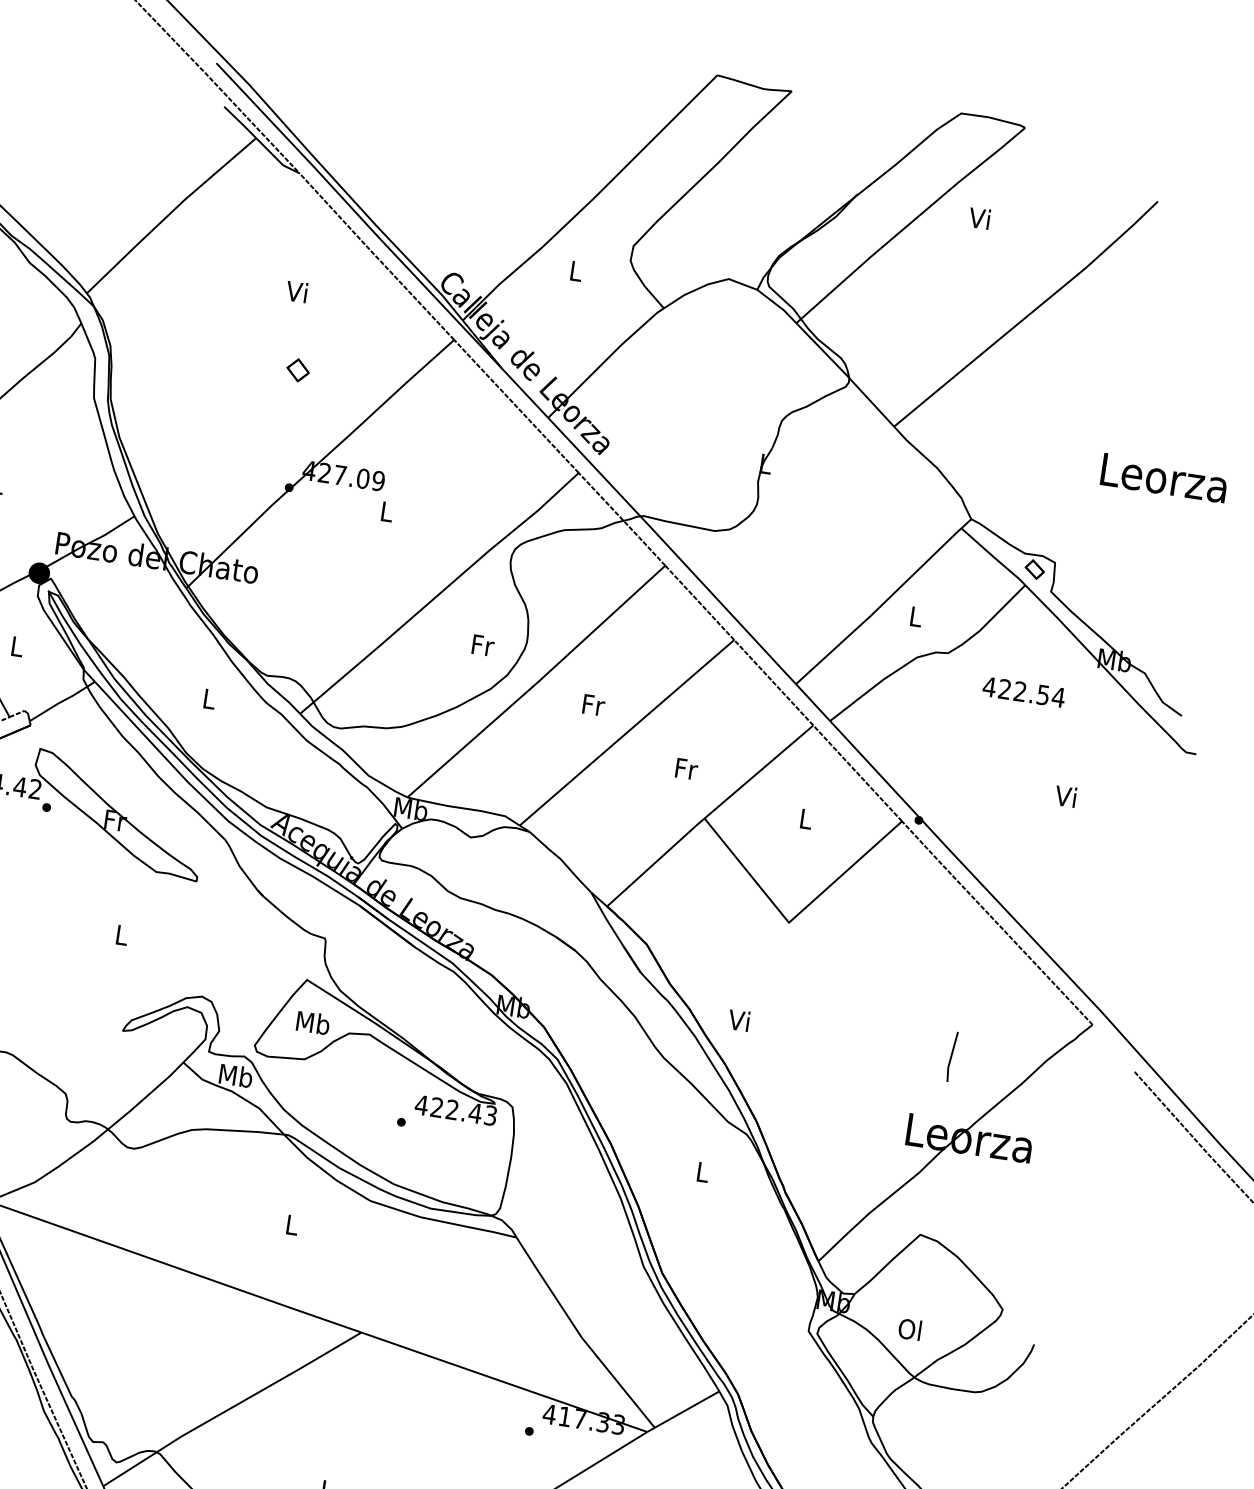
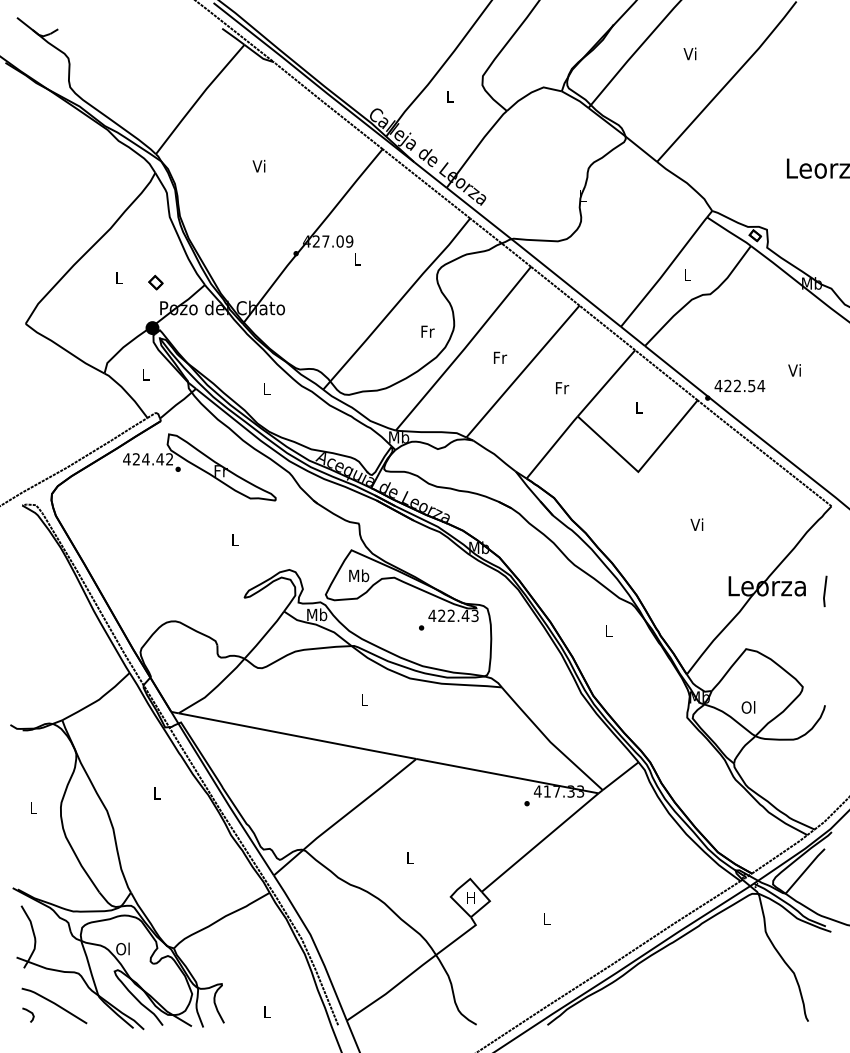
text: (978, 217) -> (689, 53), moved
text: (295, 292) -> (258, 166), moved
part: (297, 369) -> (155, 282), moved
text: (1023, 691) -> (739, 385), moved
text: (738, 1020) -> (696, 524), moved
line: (952, 1056) -> (825, 591), moved

